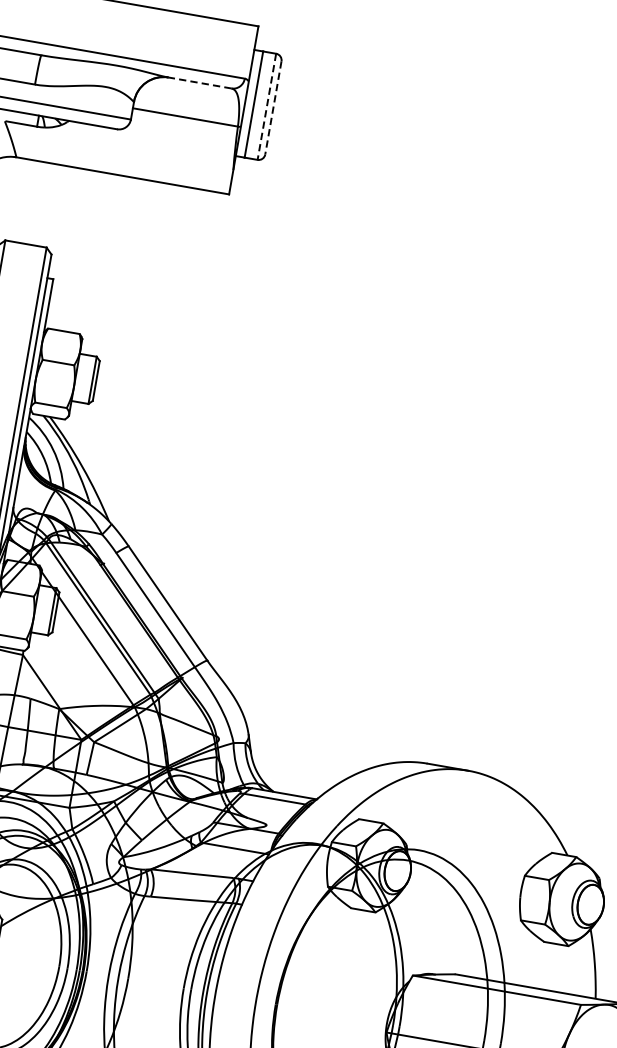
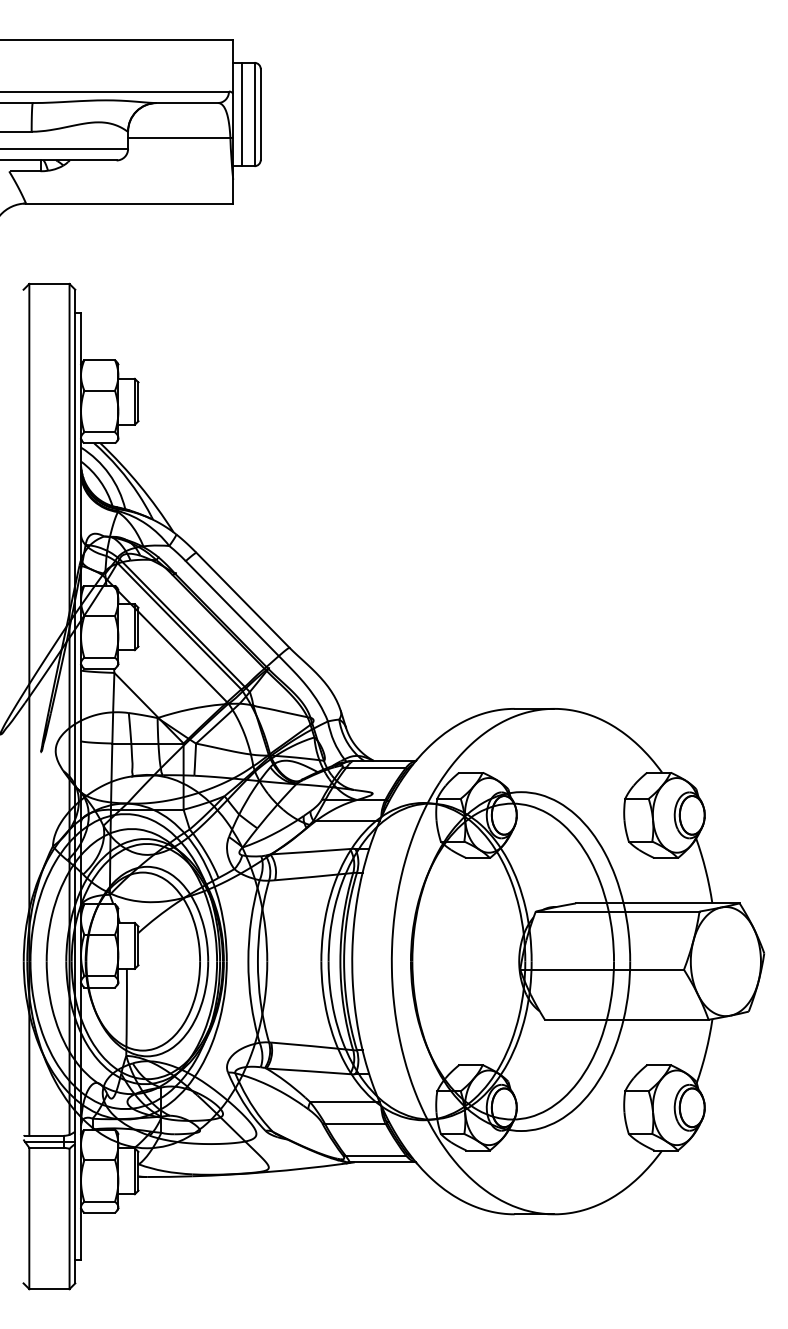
line: (200, 83) -> (187, 103), dashed -> solid
line: (266, 106) -> (254, 114), dashed -> solid
line: (272, 108) -> (260, 115), dashed -> solid

